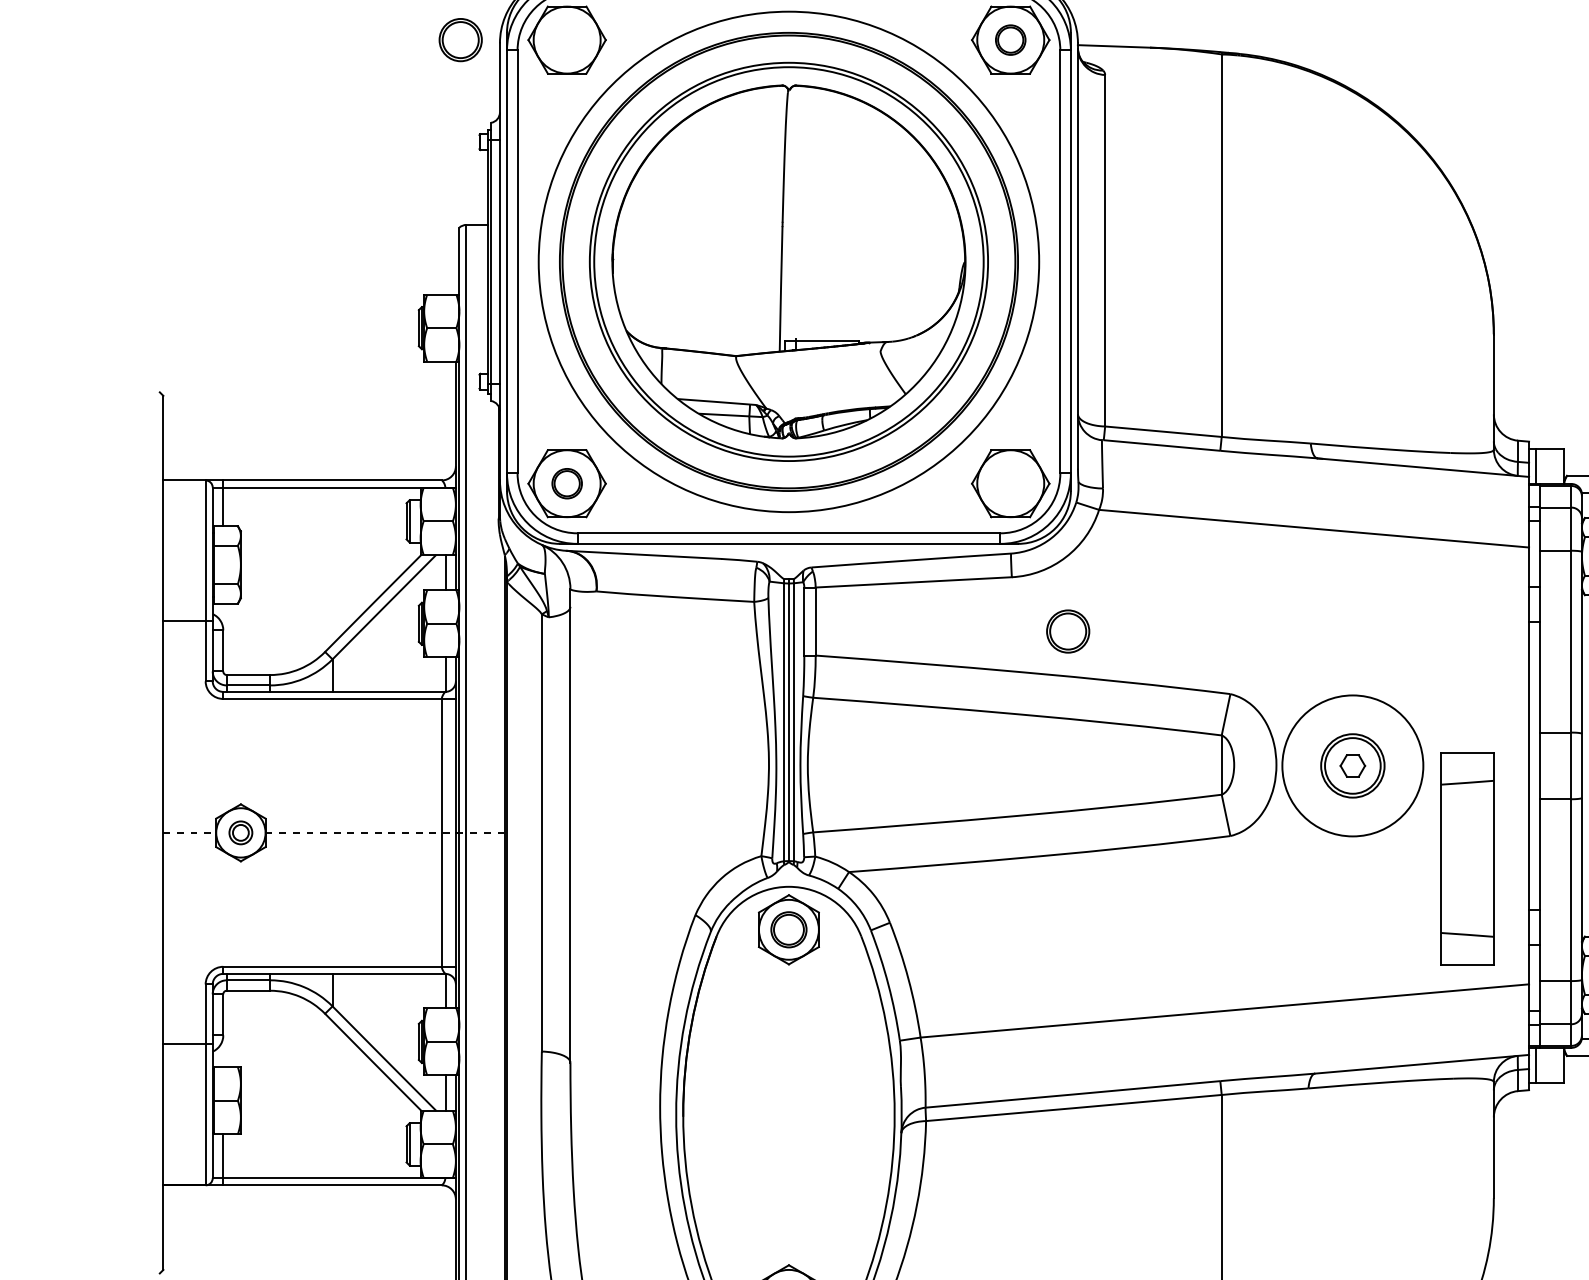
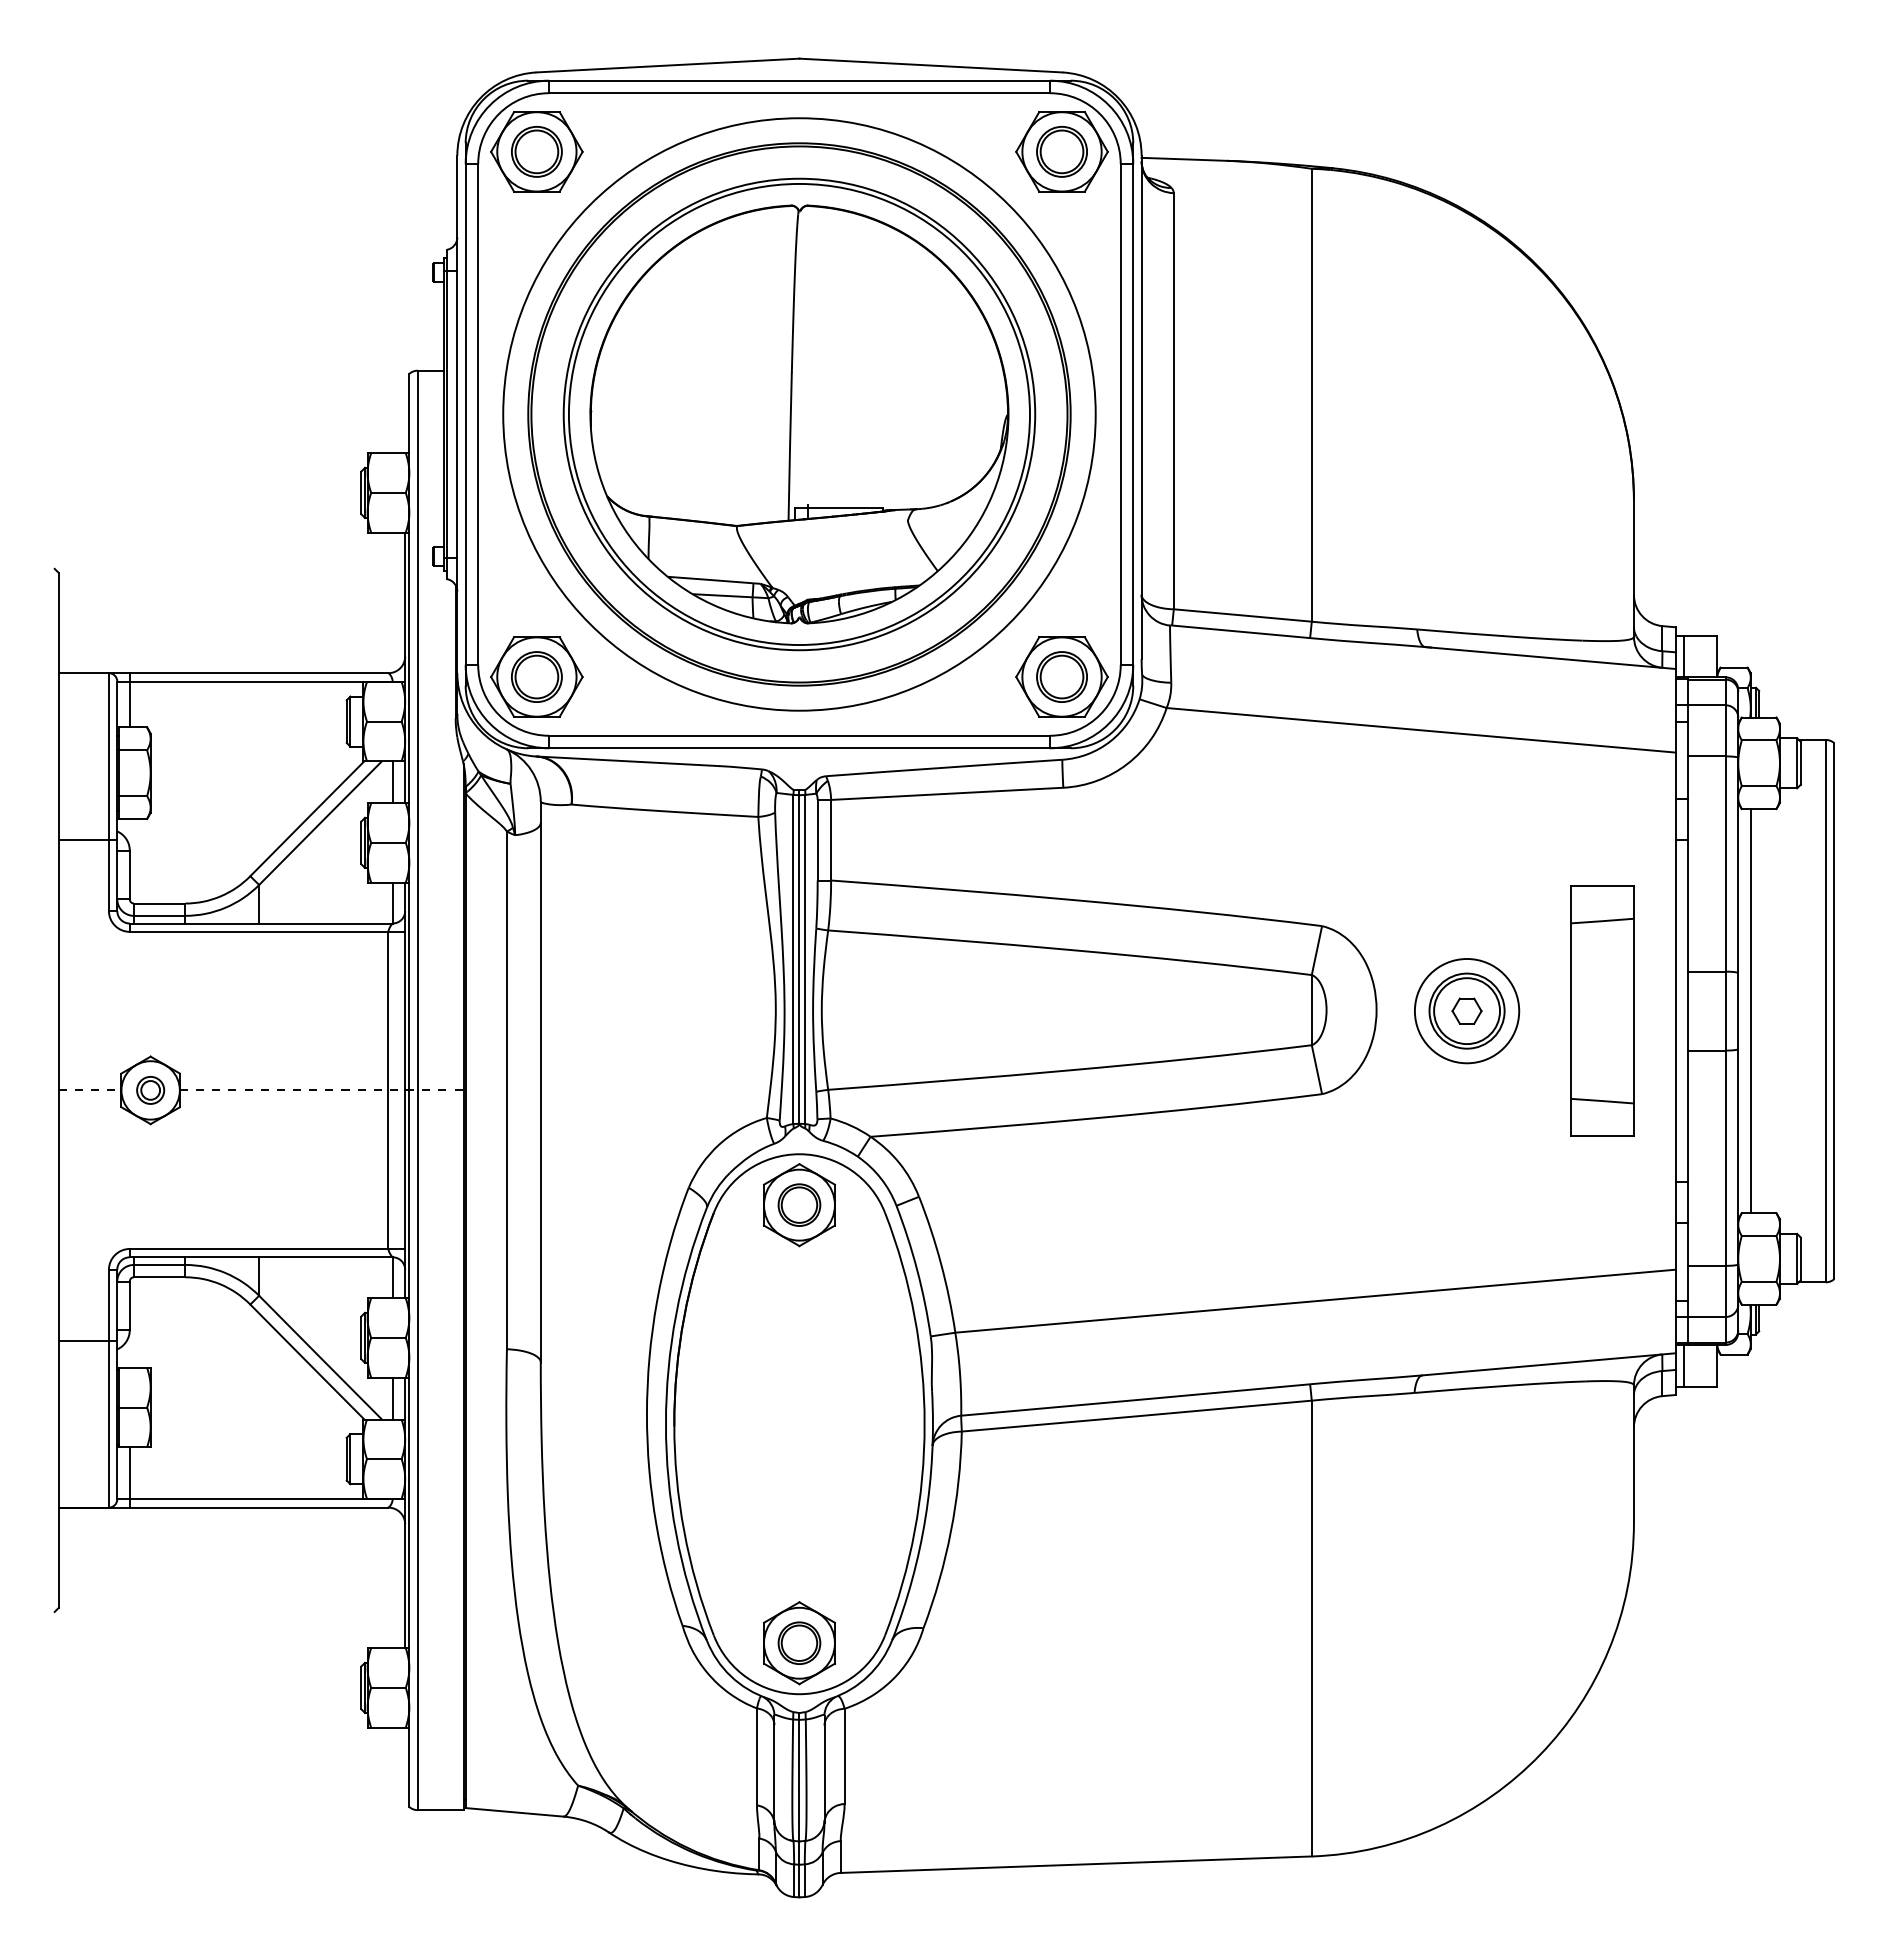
part: (460, 39) -> (536, 151), moved
part: (1010, 39) -> (1061, 151), size x1.43
part: (566, 483) -> (536, 676), size x1.43
part: (1067, 631) -> (1061, 676), moved
circle: (1352, 765) -> (1466, 1010), size x0.62
part: (1467, 858) -> (1602, 1010), moved

